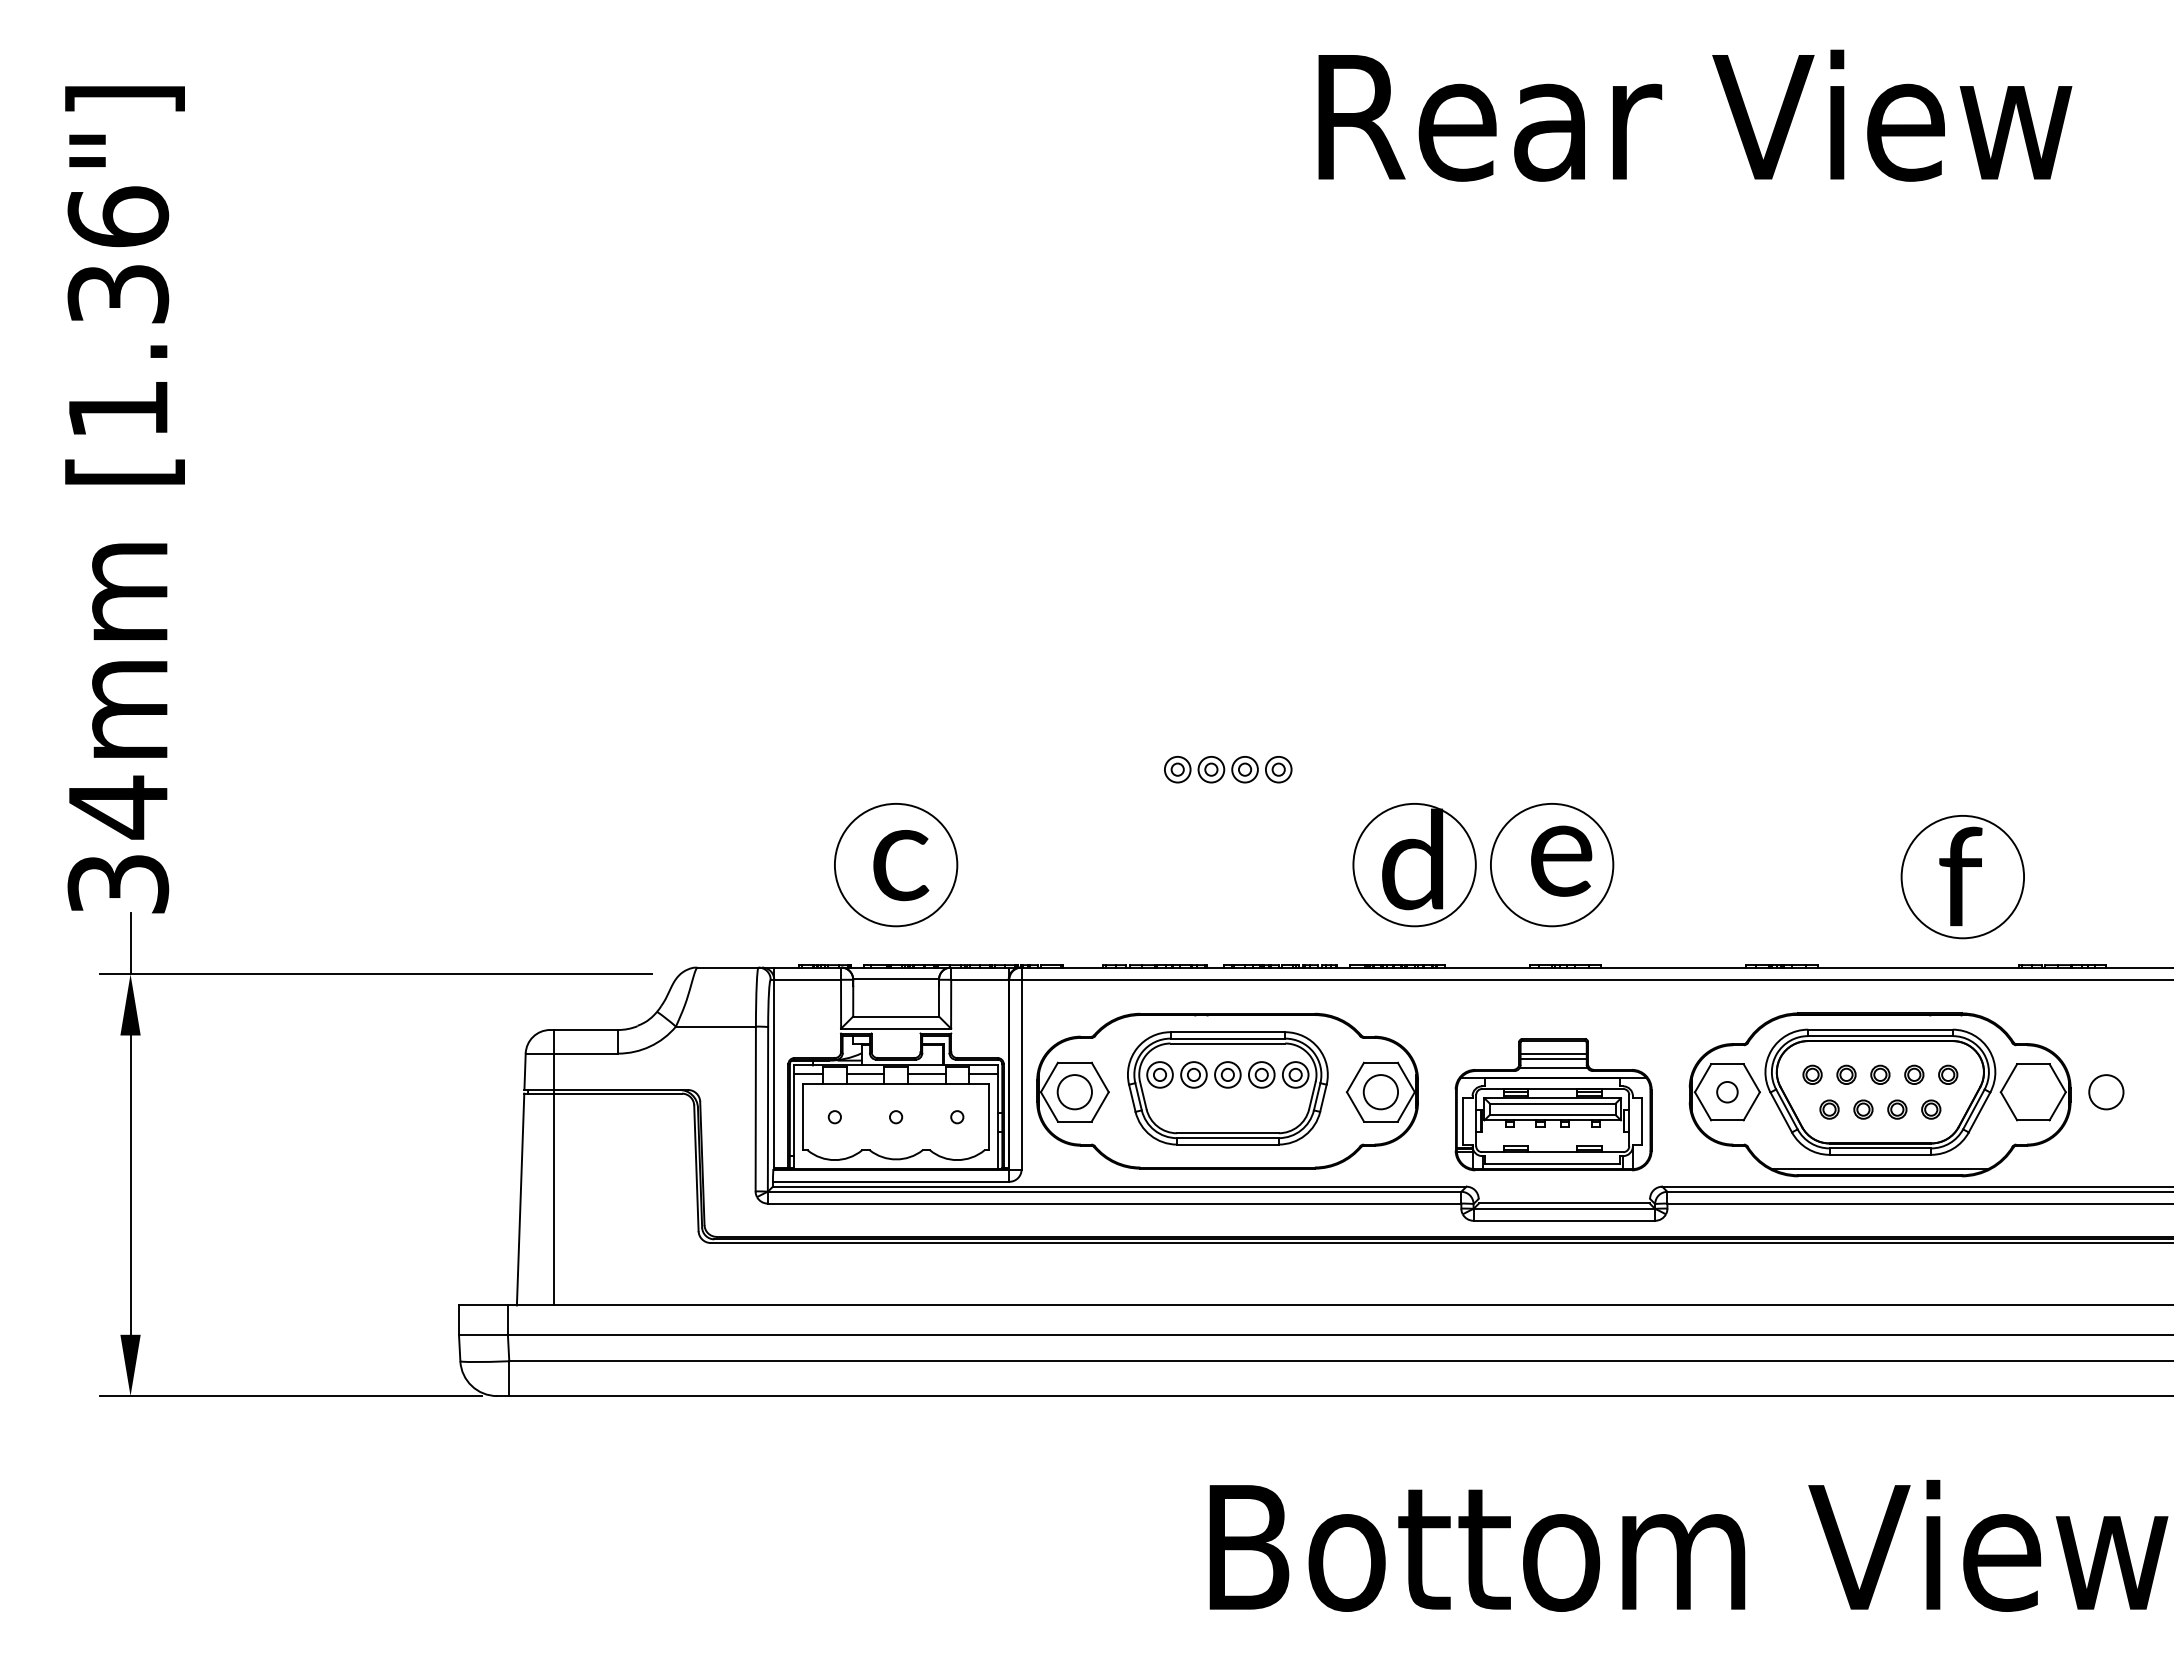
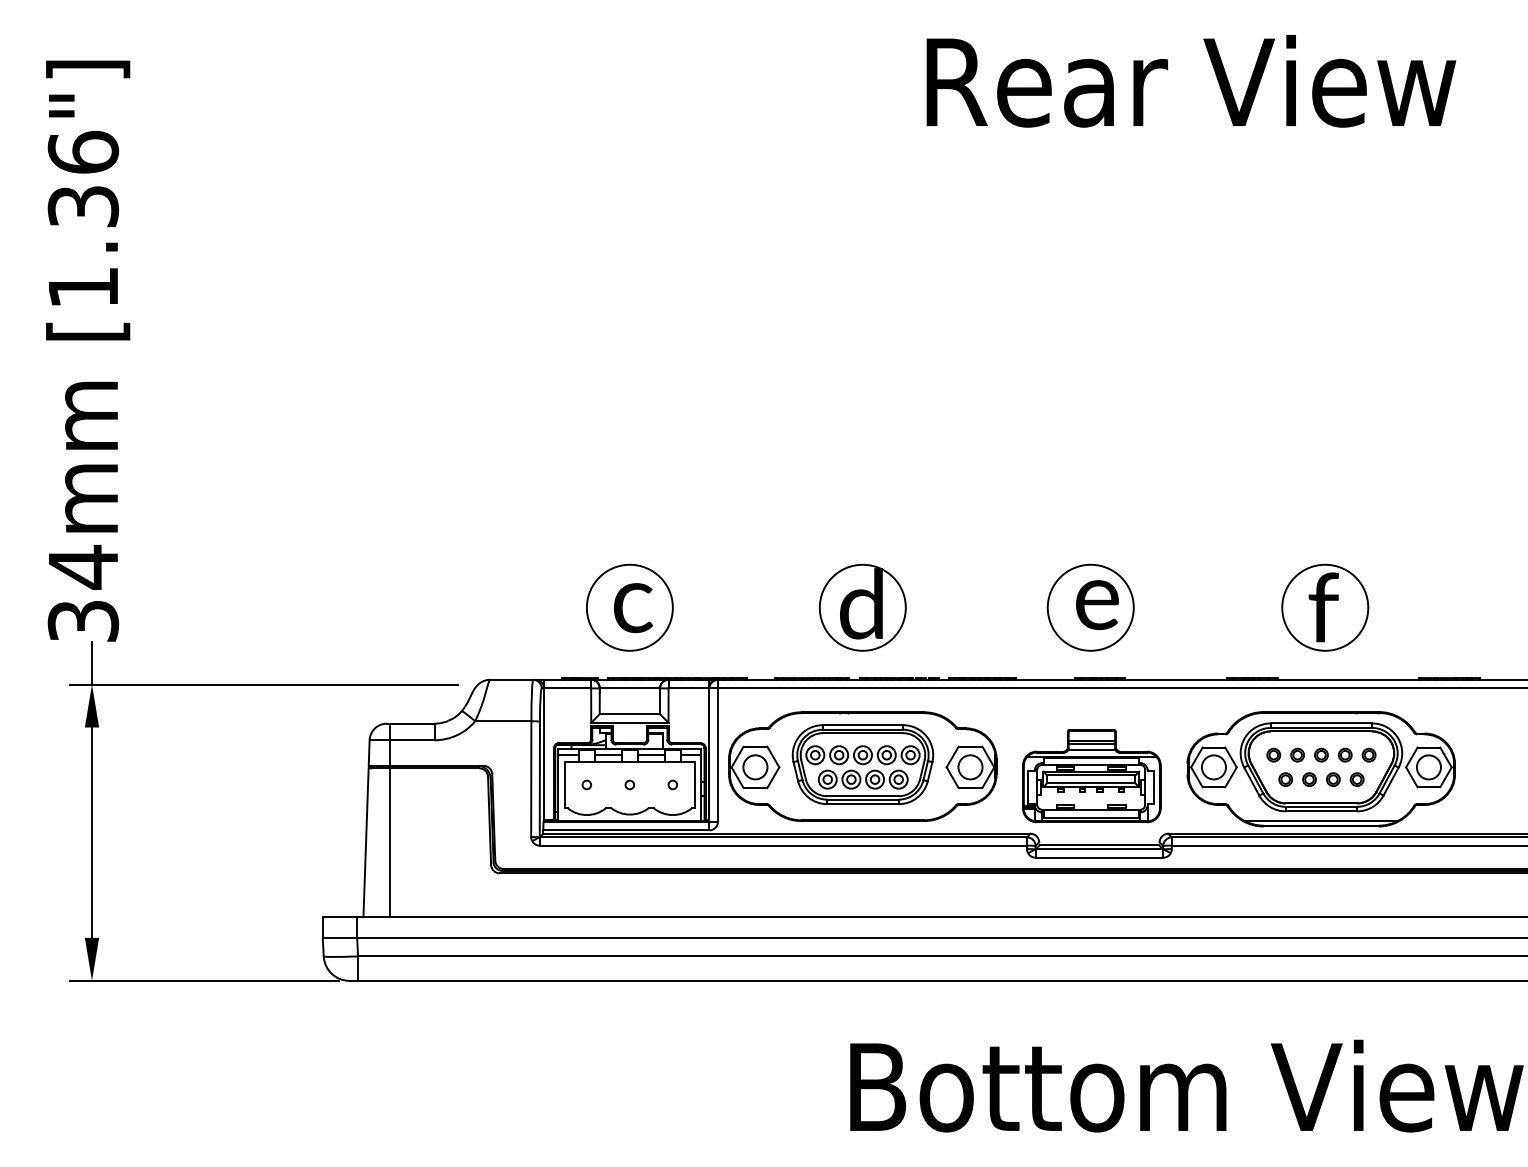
part: (1228, 769) -> (863, 779), moved
part: (1414, 865) -> (862, 608), moved
part: (1962, 877) -> (1325, 608), moved
circle: (1727, 1092) -> (1214, 767), size x1.67
circle: (2106, 1092) -> (1429, 767), moved

